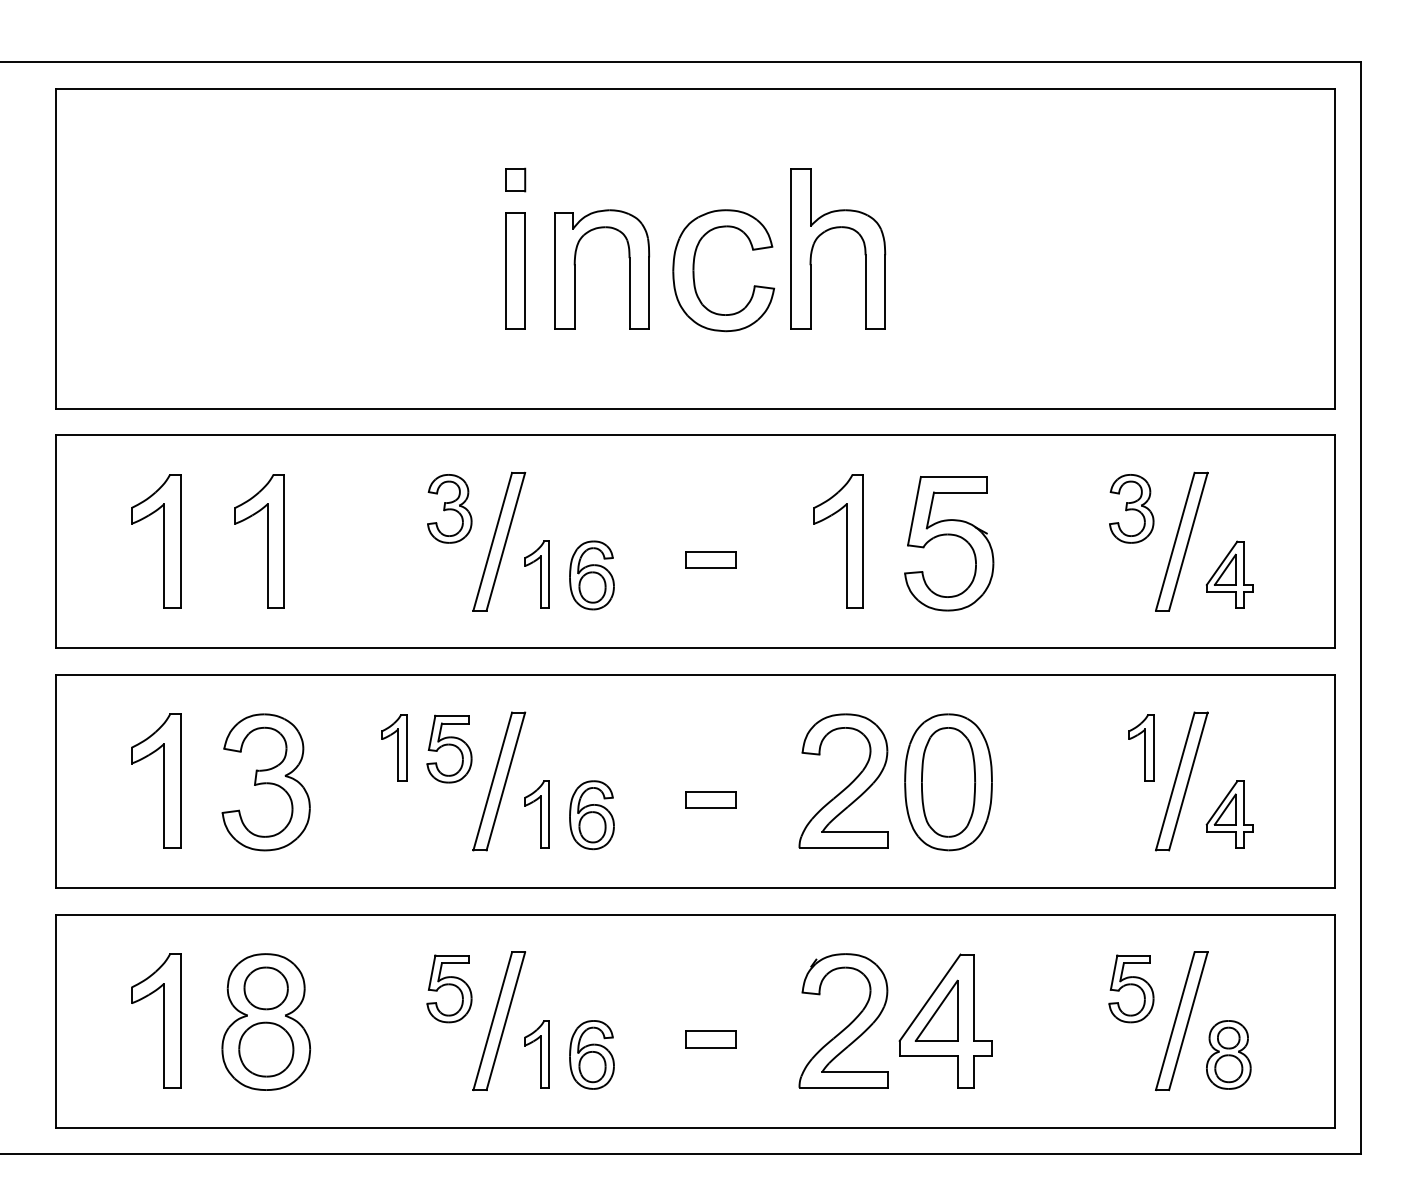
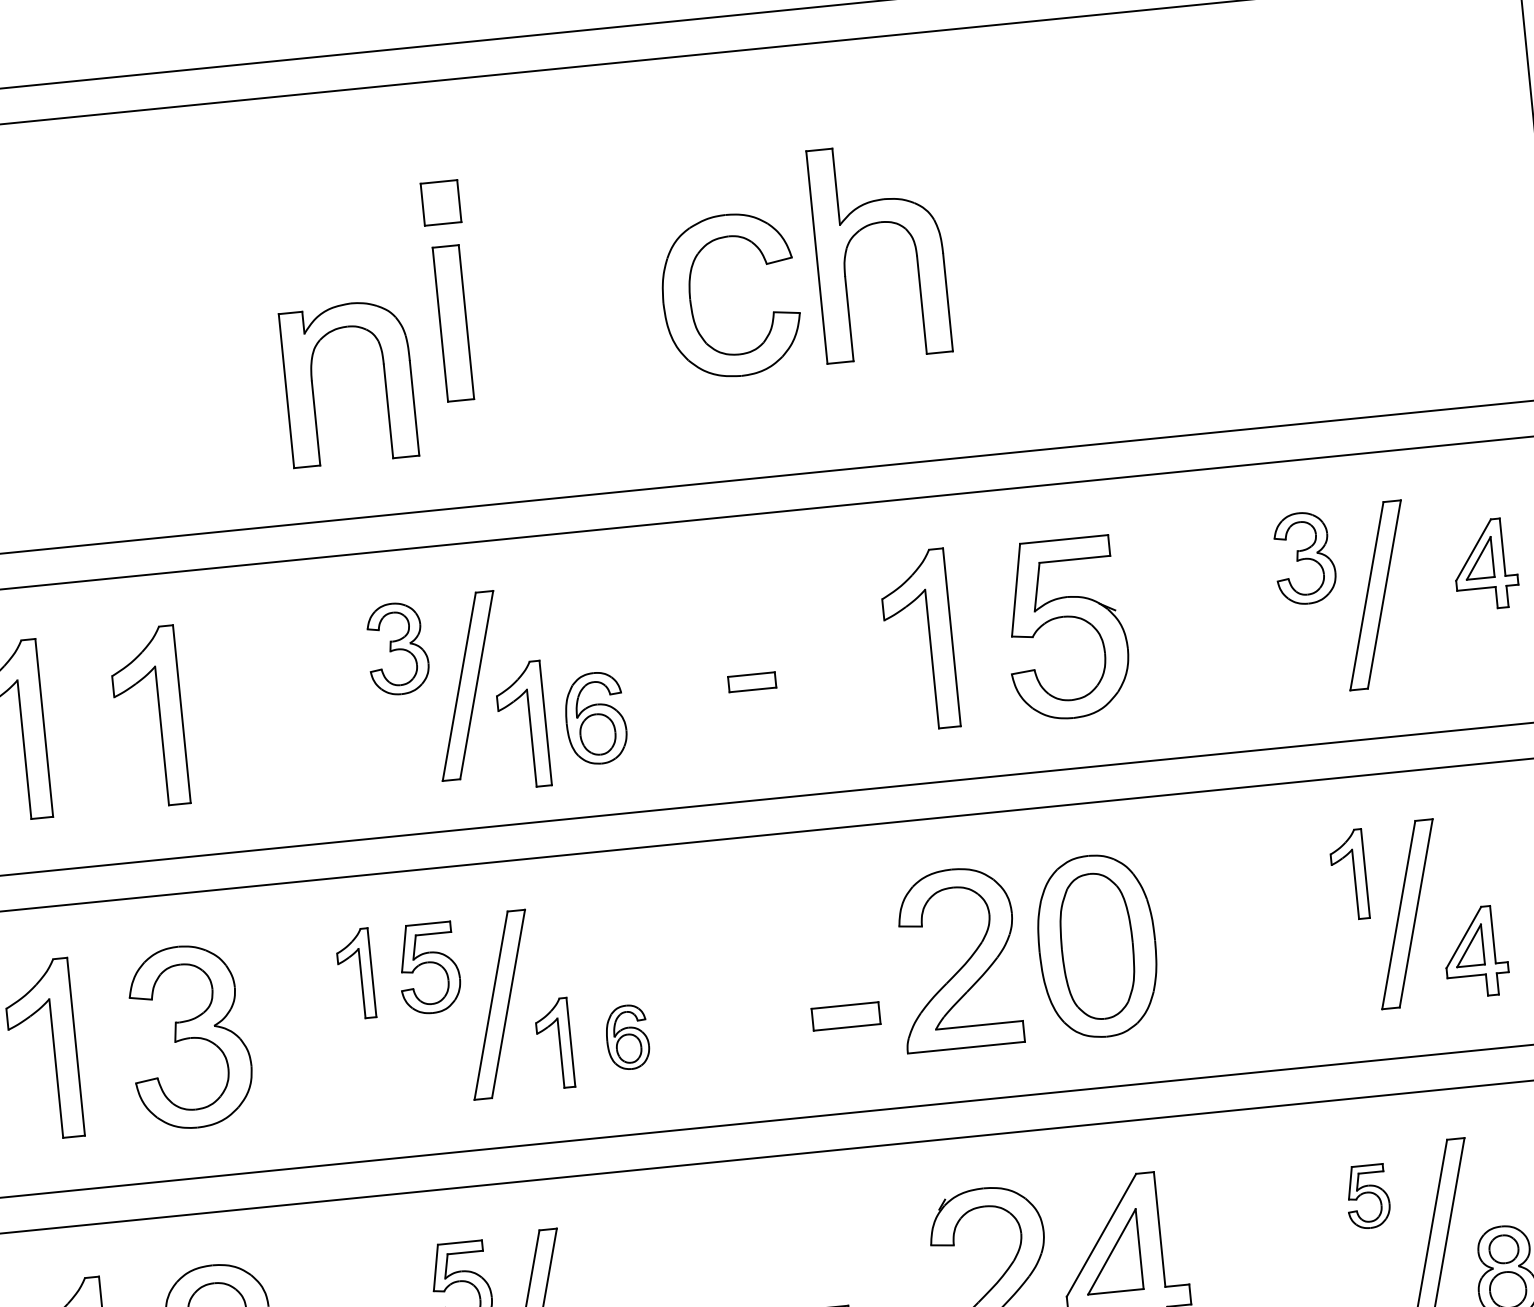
part: (515, 179) -> (441, 202), size x1.4
part: (575, 269) -> (313, 386), moved
part: (710, 559) -> (751, 681), size x0.7
part: (536, 574) -> (521, 724), size x1.4
part: (1229, 574) -> (1484, 564), moved
part: (710, 799) -> (845, 1016), moved
part: (591, 815) -> (626, 1037), size x0.7
part: (1131, 988) -> (1368, 1196), size x0.7

